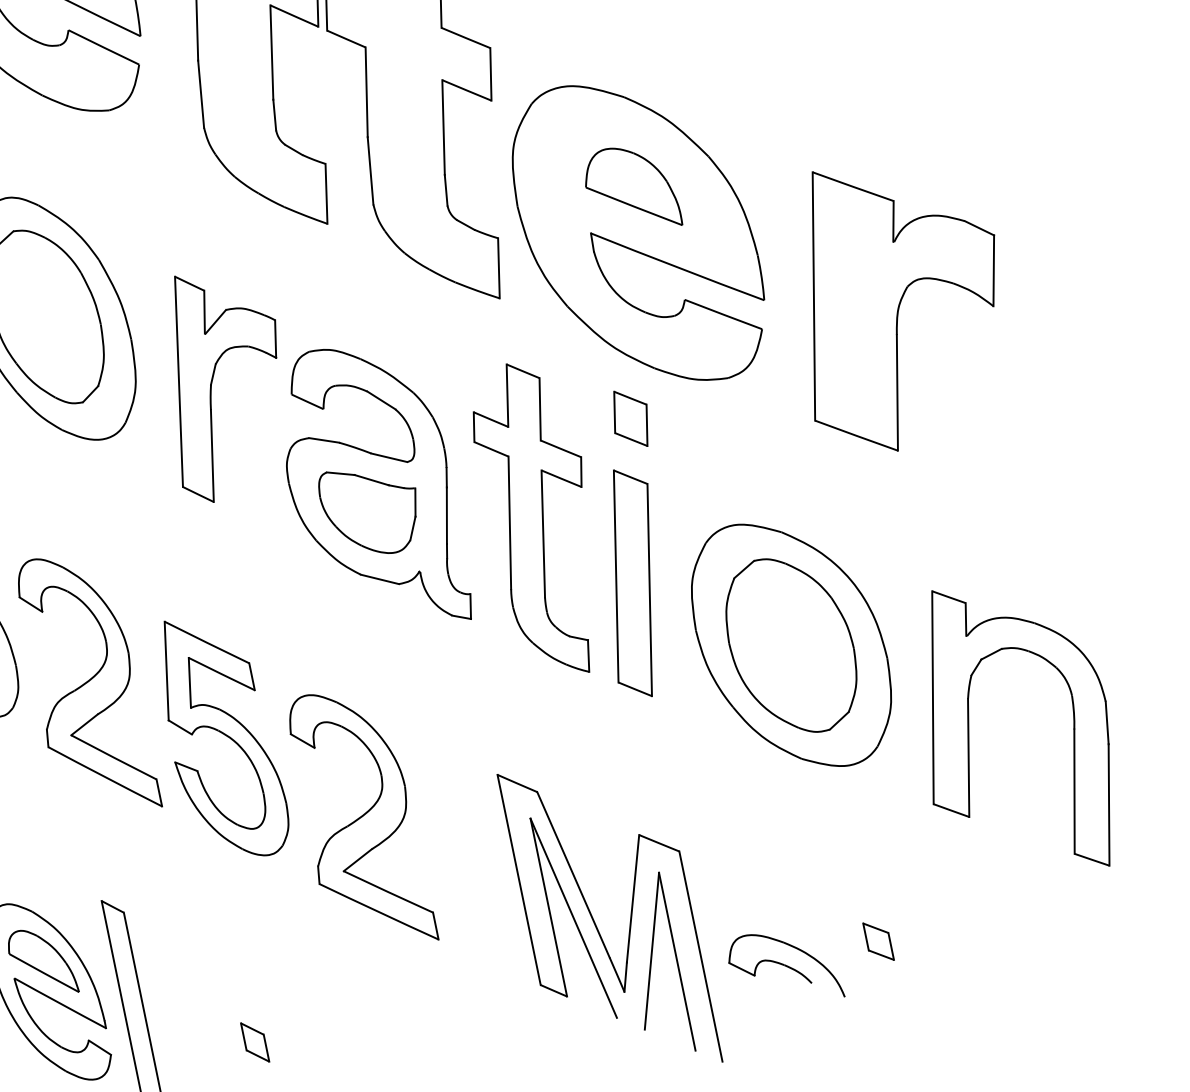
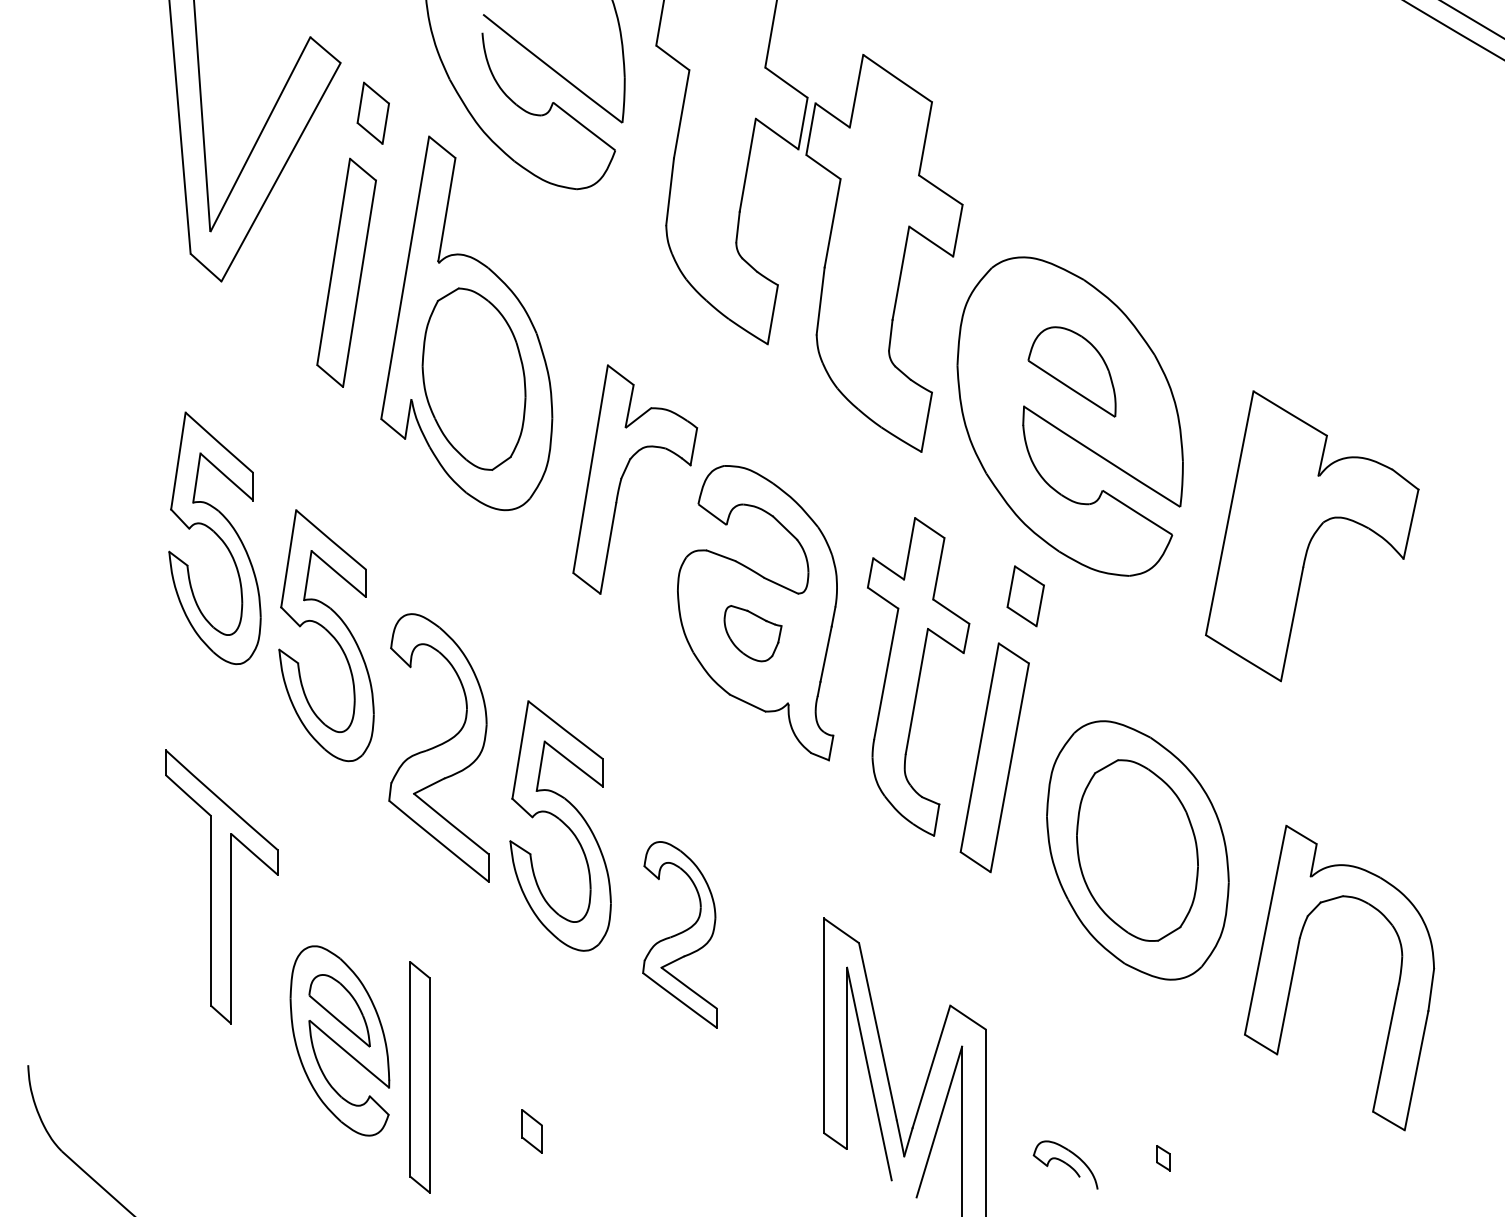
part: (370, 510) -> (752, 633), size x0.6
part: (359, 819) -> (679, 934), size x0.7
part: (878, 940) -> (1163, 1157), size x0.6
part: (784, 967) -> (1065, 1164), size x0.6

